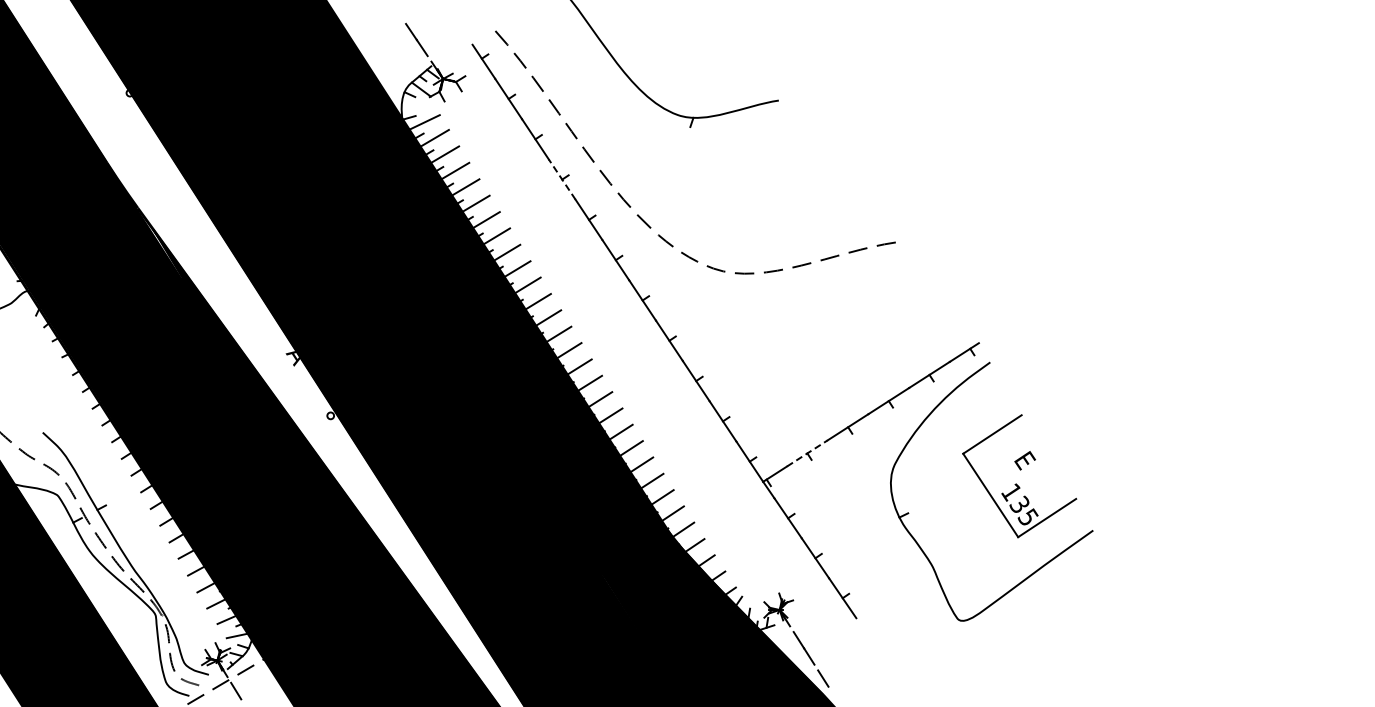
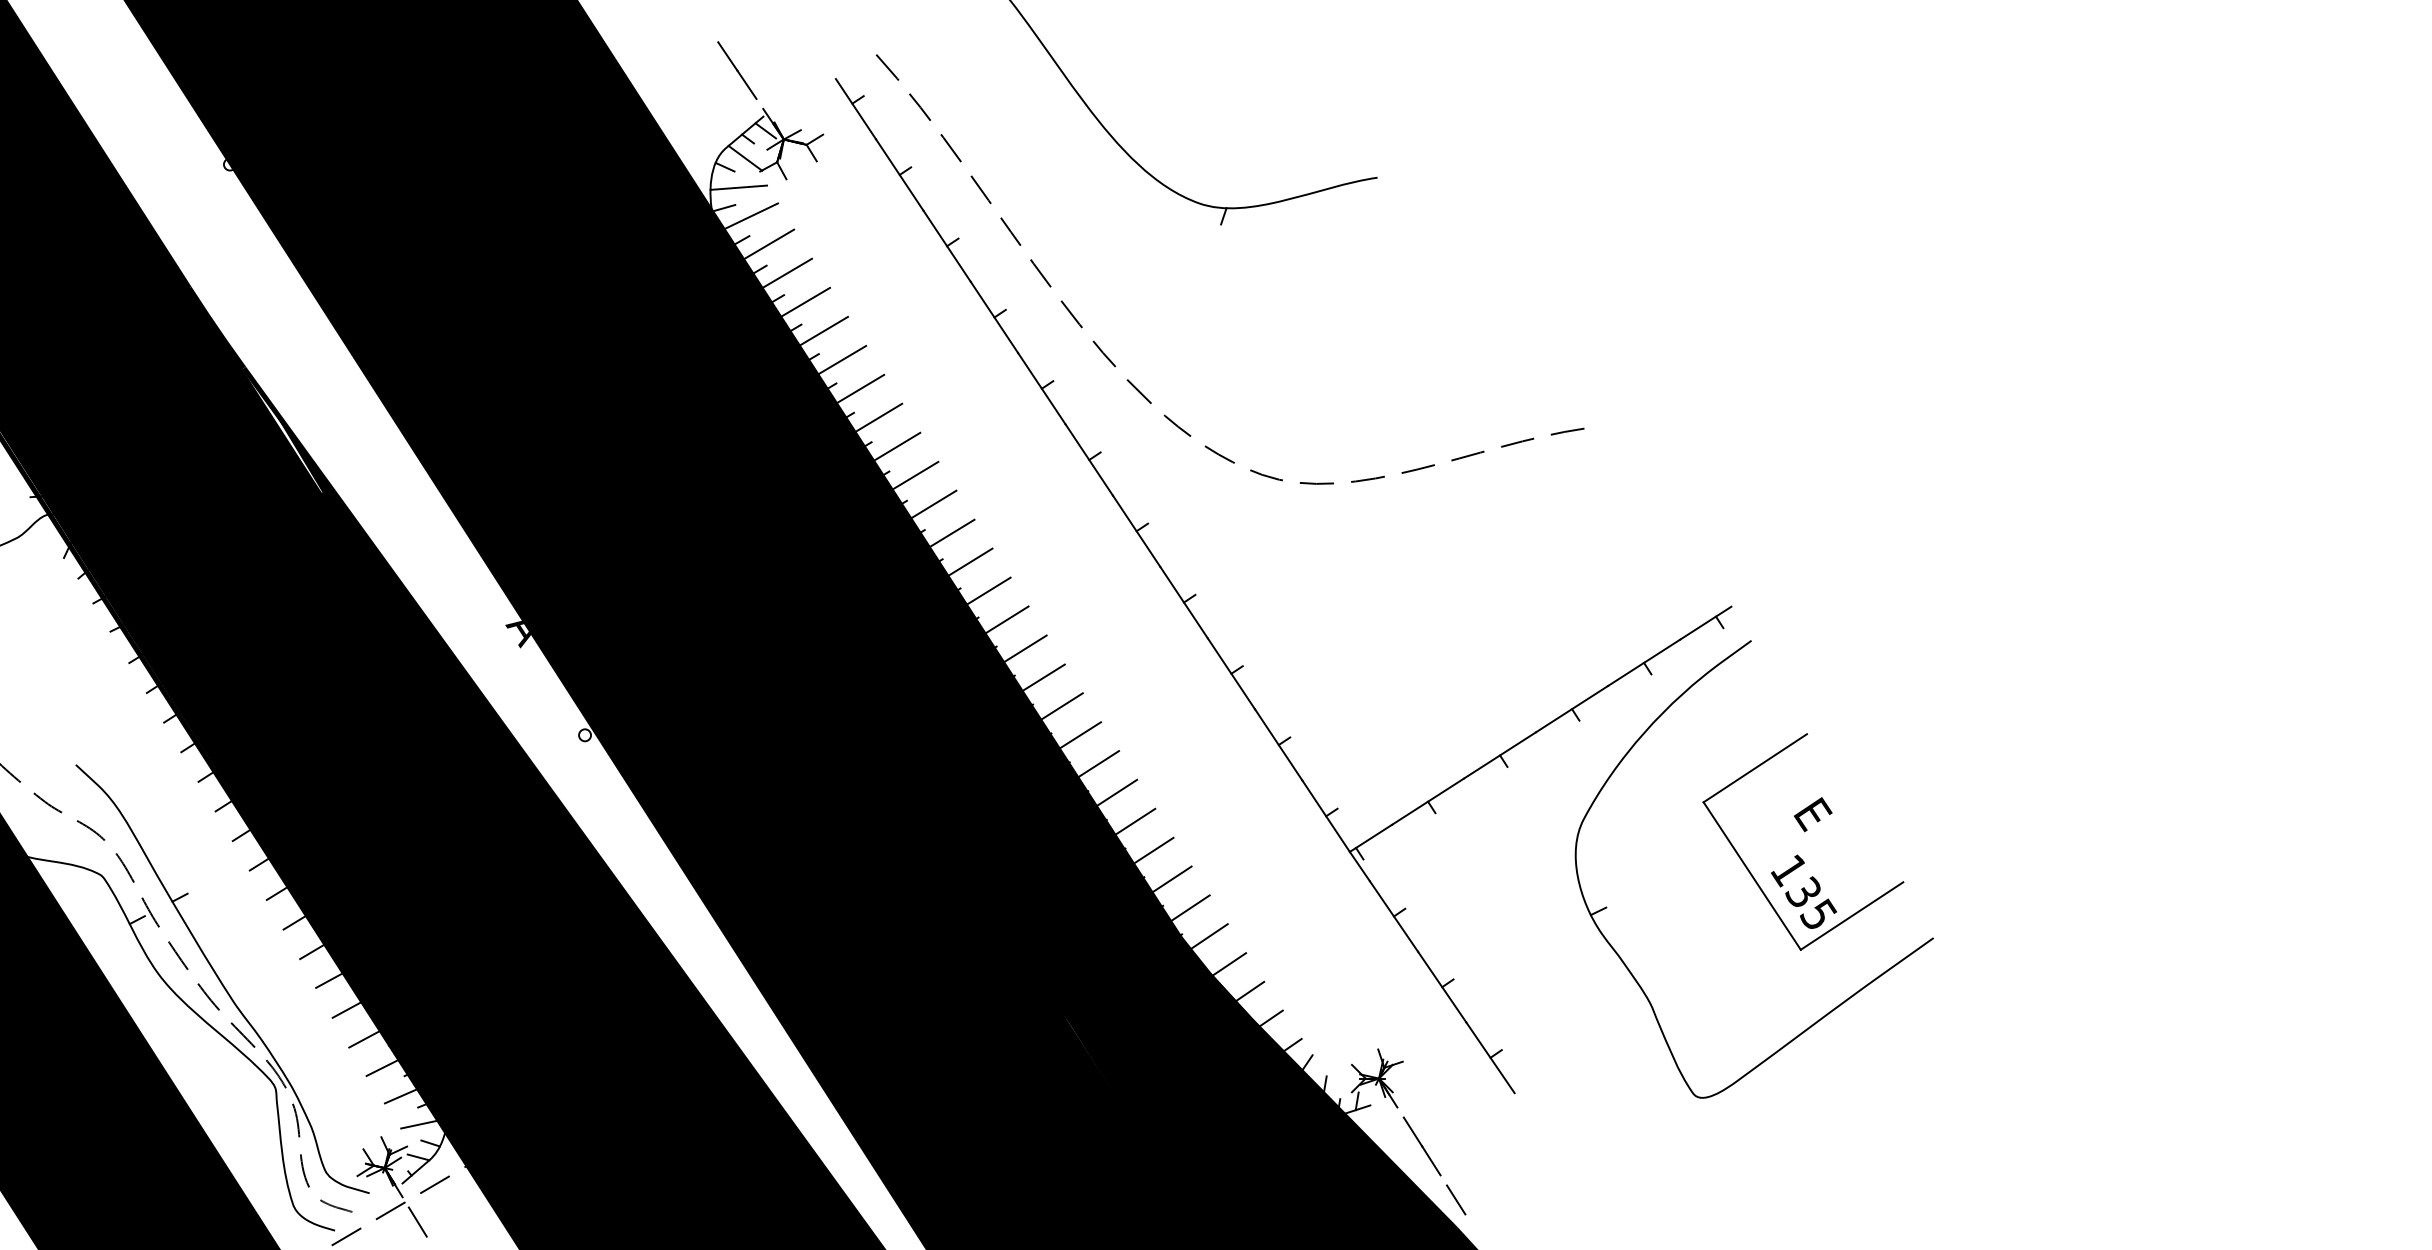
line: (417, 106) -> (738, 188), added
line: (561, 179) -> (993, 317), dashed -> solid
line: (807, 453) -> (1428, 801), dashed -> solid

